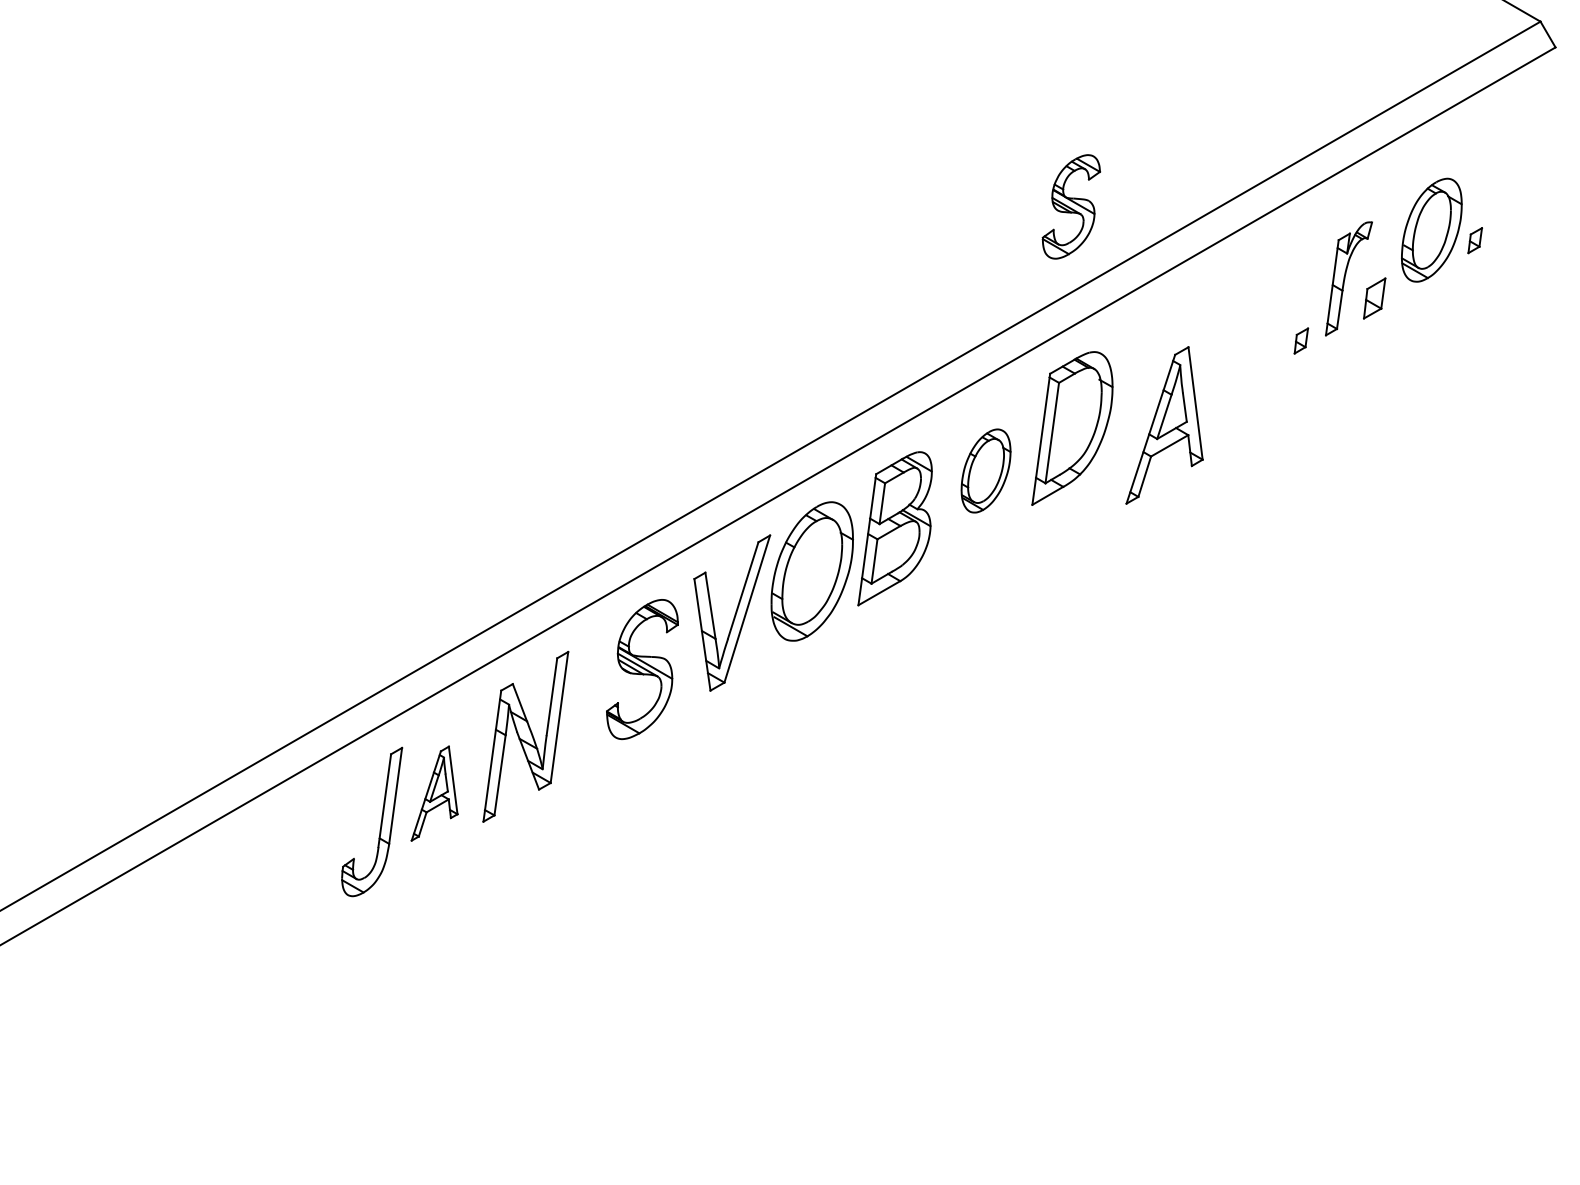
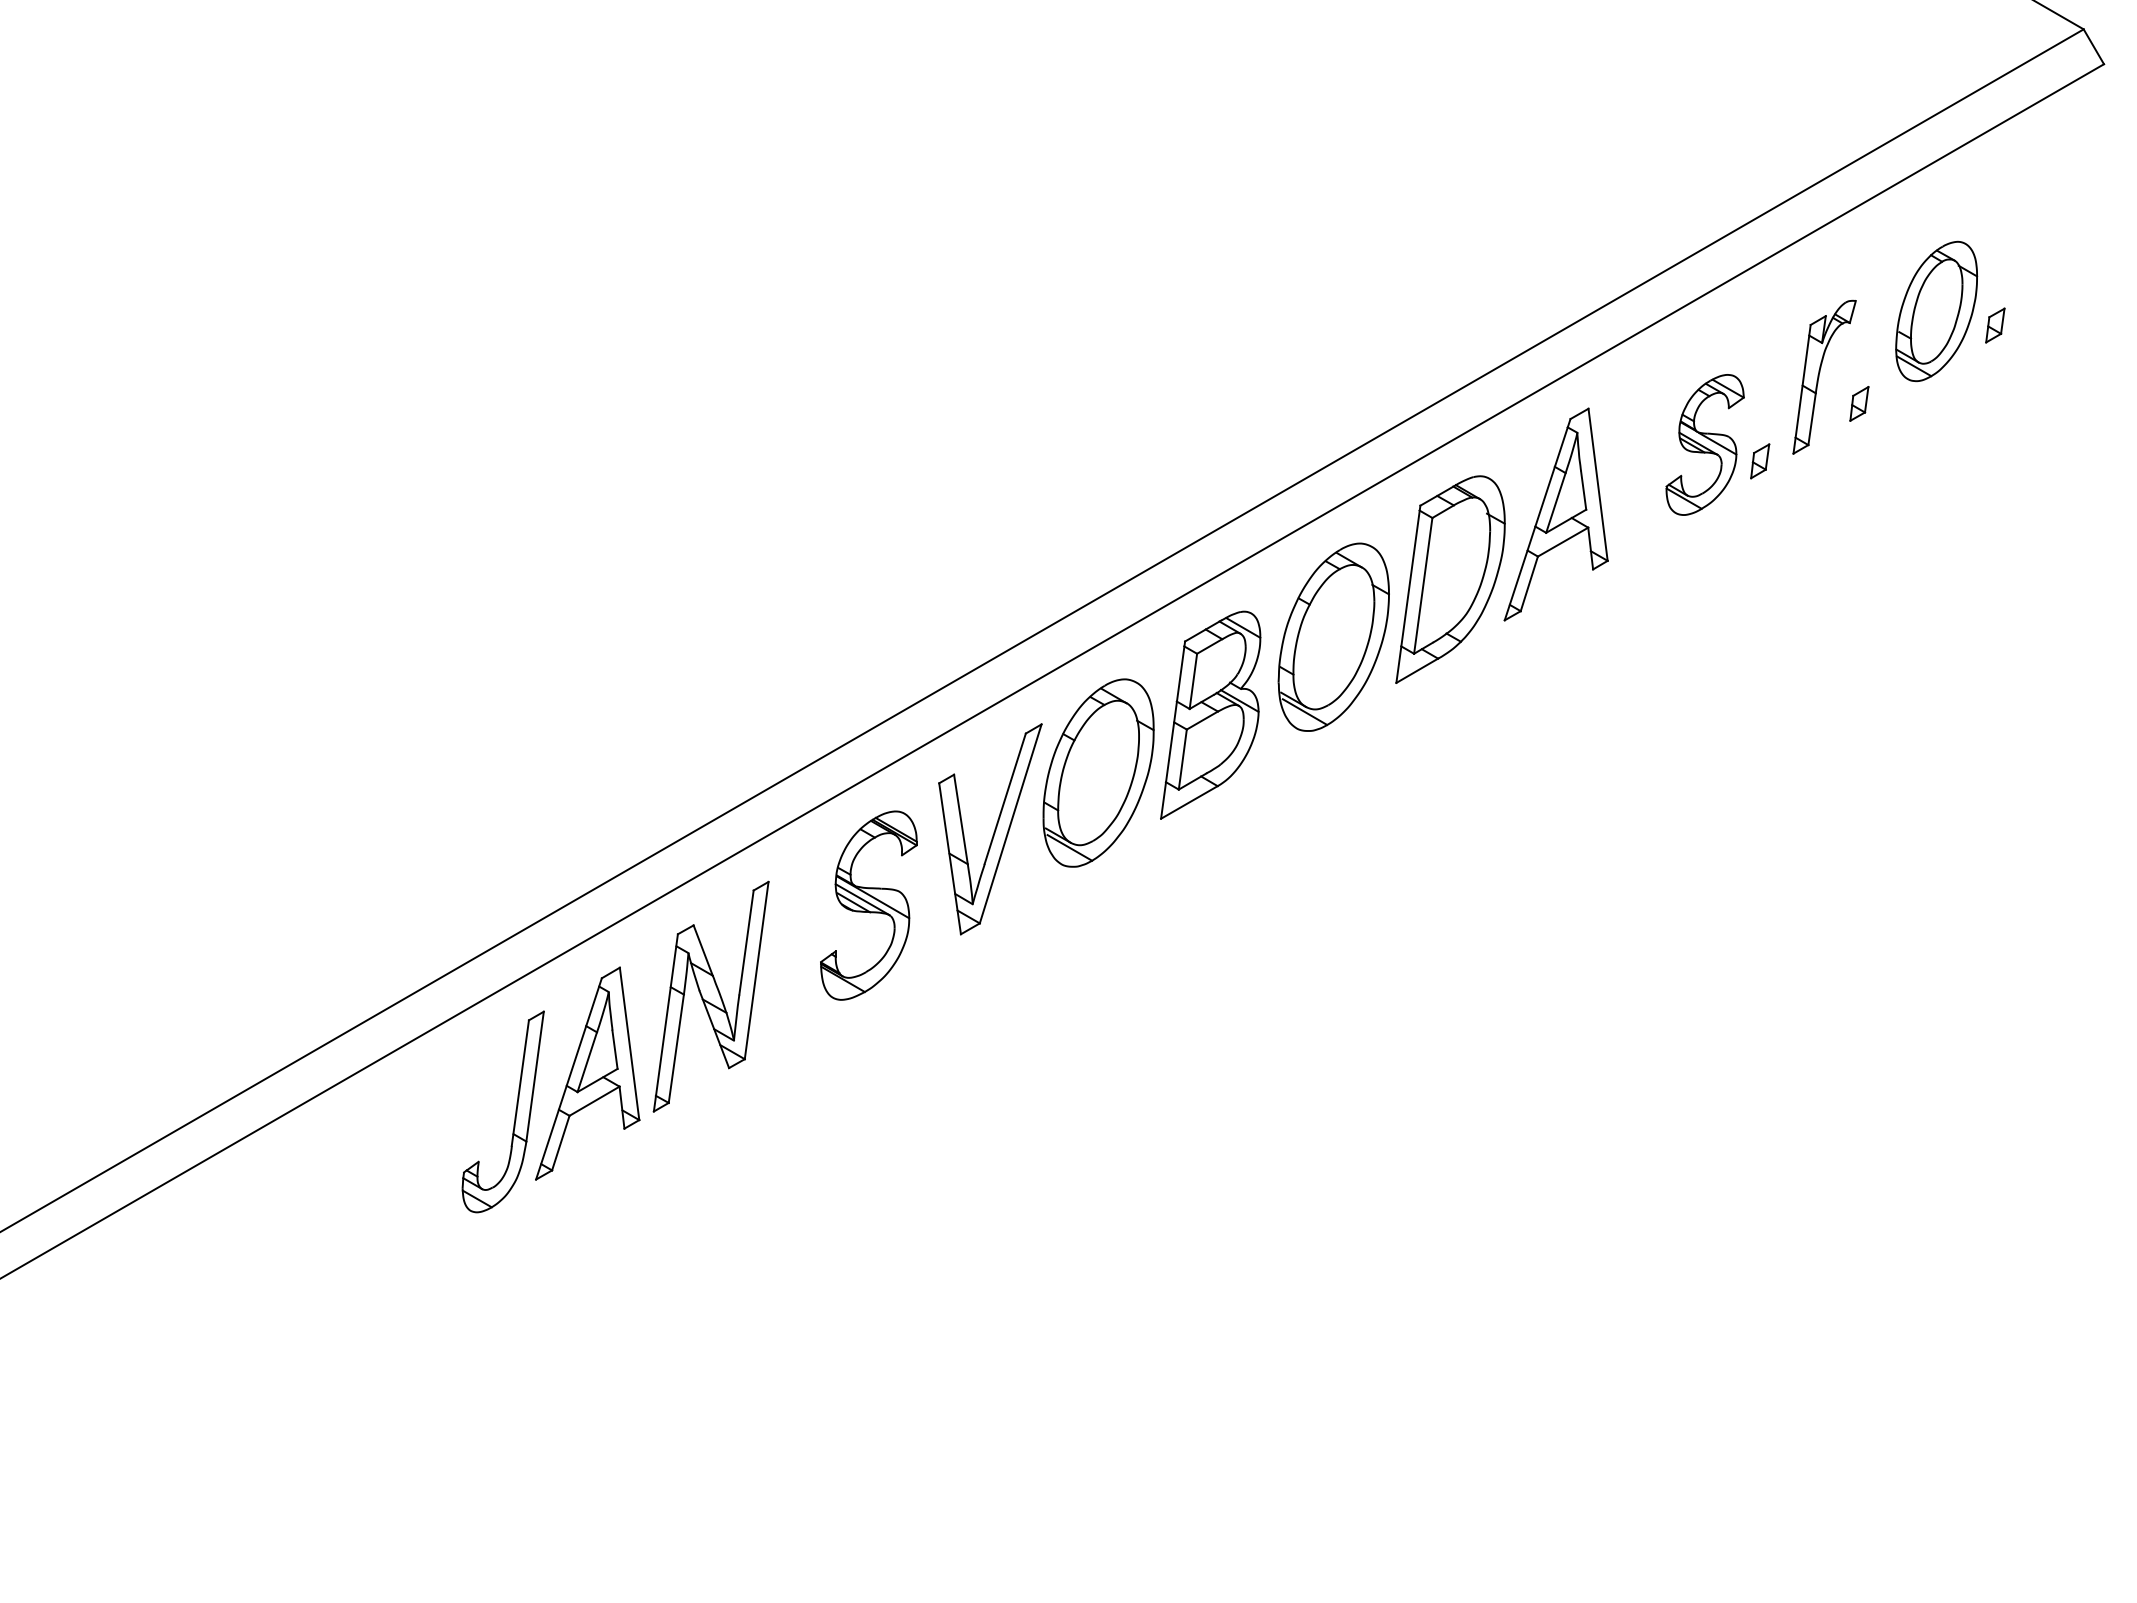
part: (1070, 206) -> (1704, 444), moved
part: (1374, 298) -> (1859, 403), size x0.62
part: (1164, 425) -> (1555, 514), moved
part: (985, 470) -> (1333, 636), size x1.67
part: (434, 793) -> (587, 1073), size x1.67

